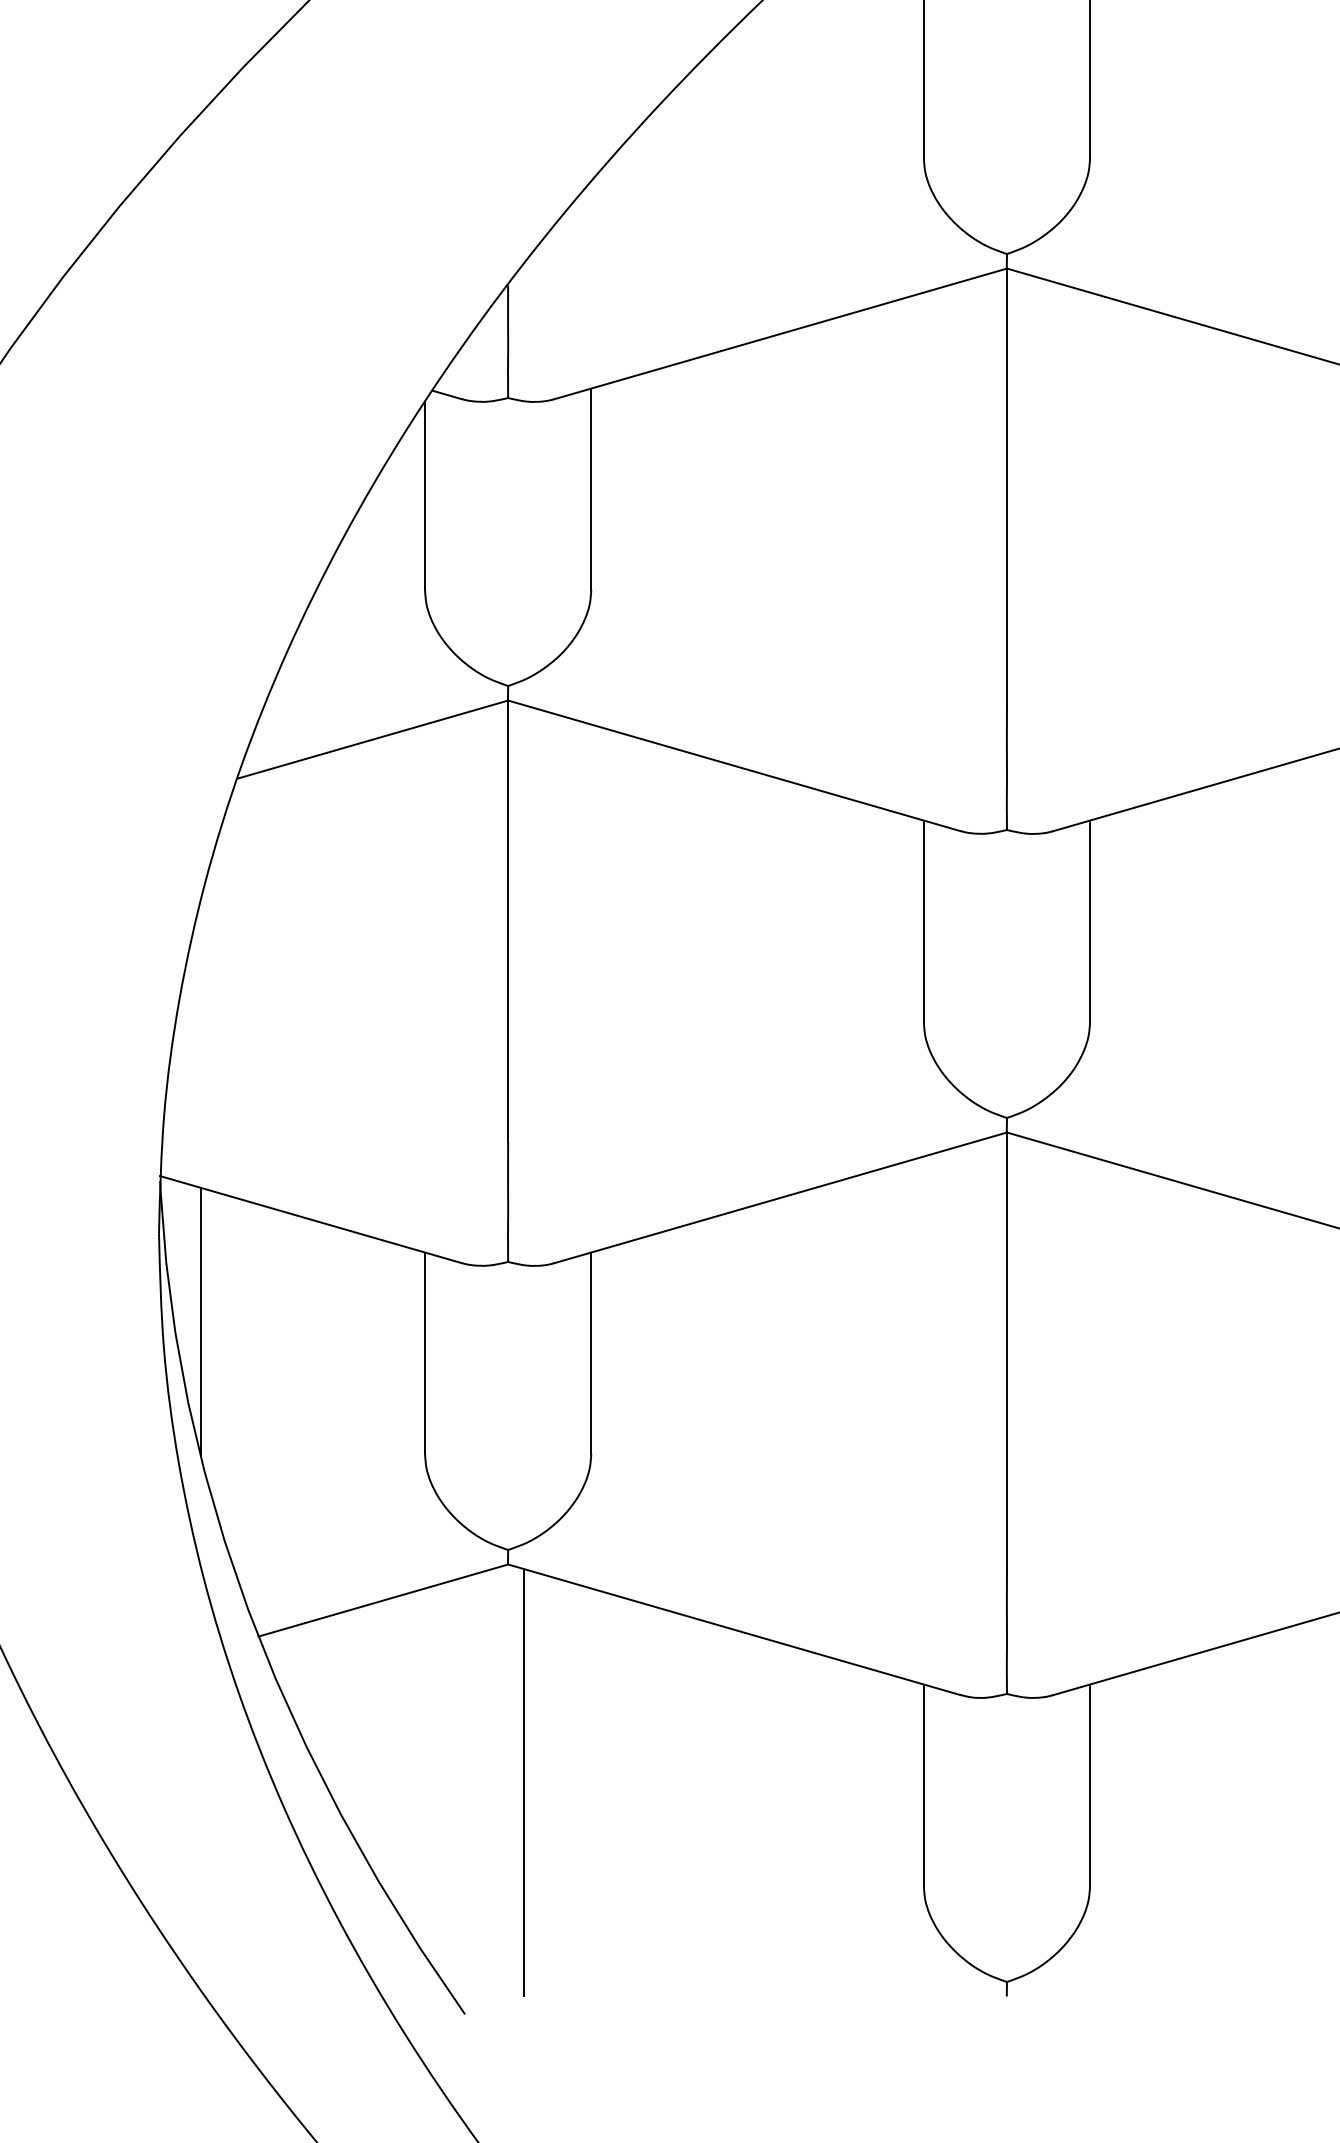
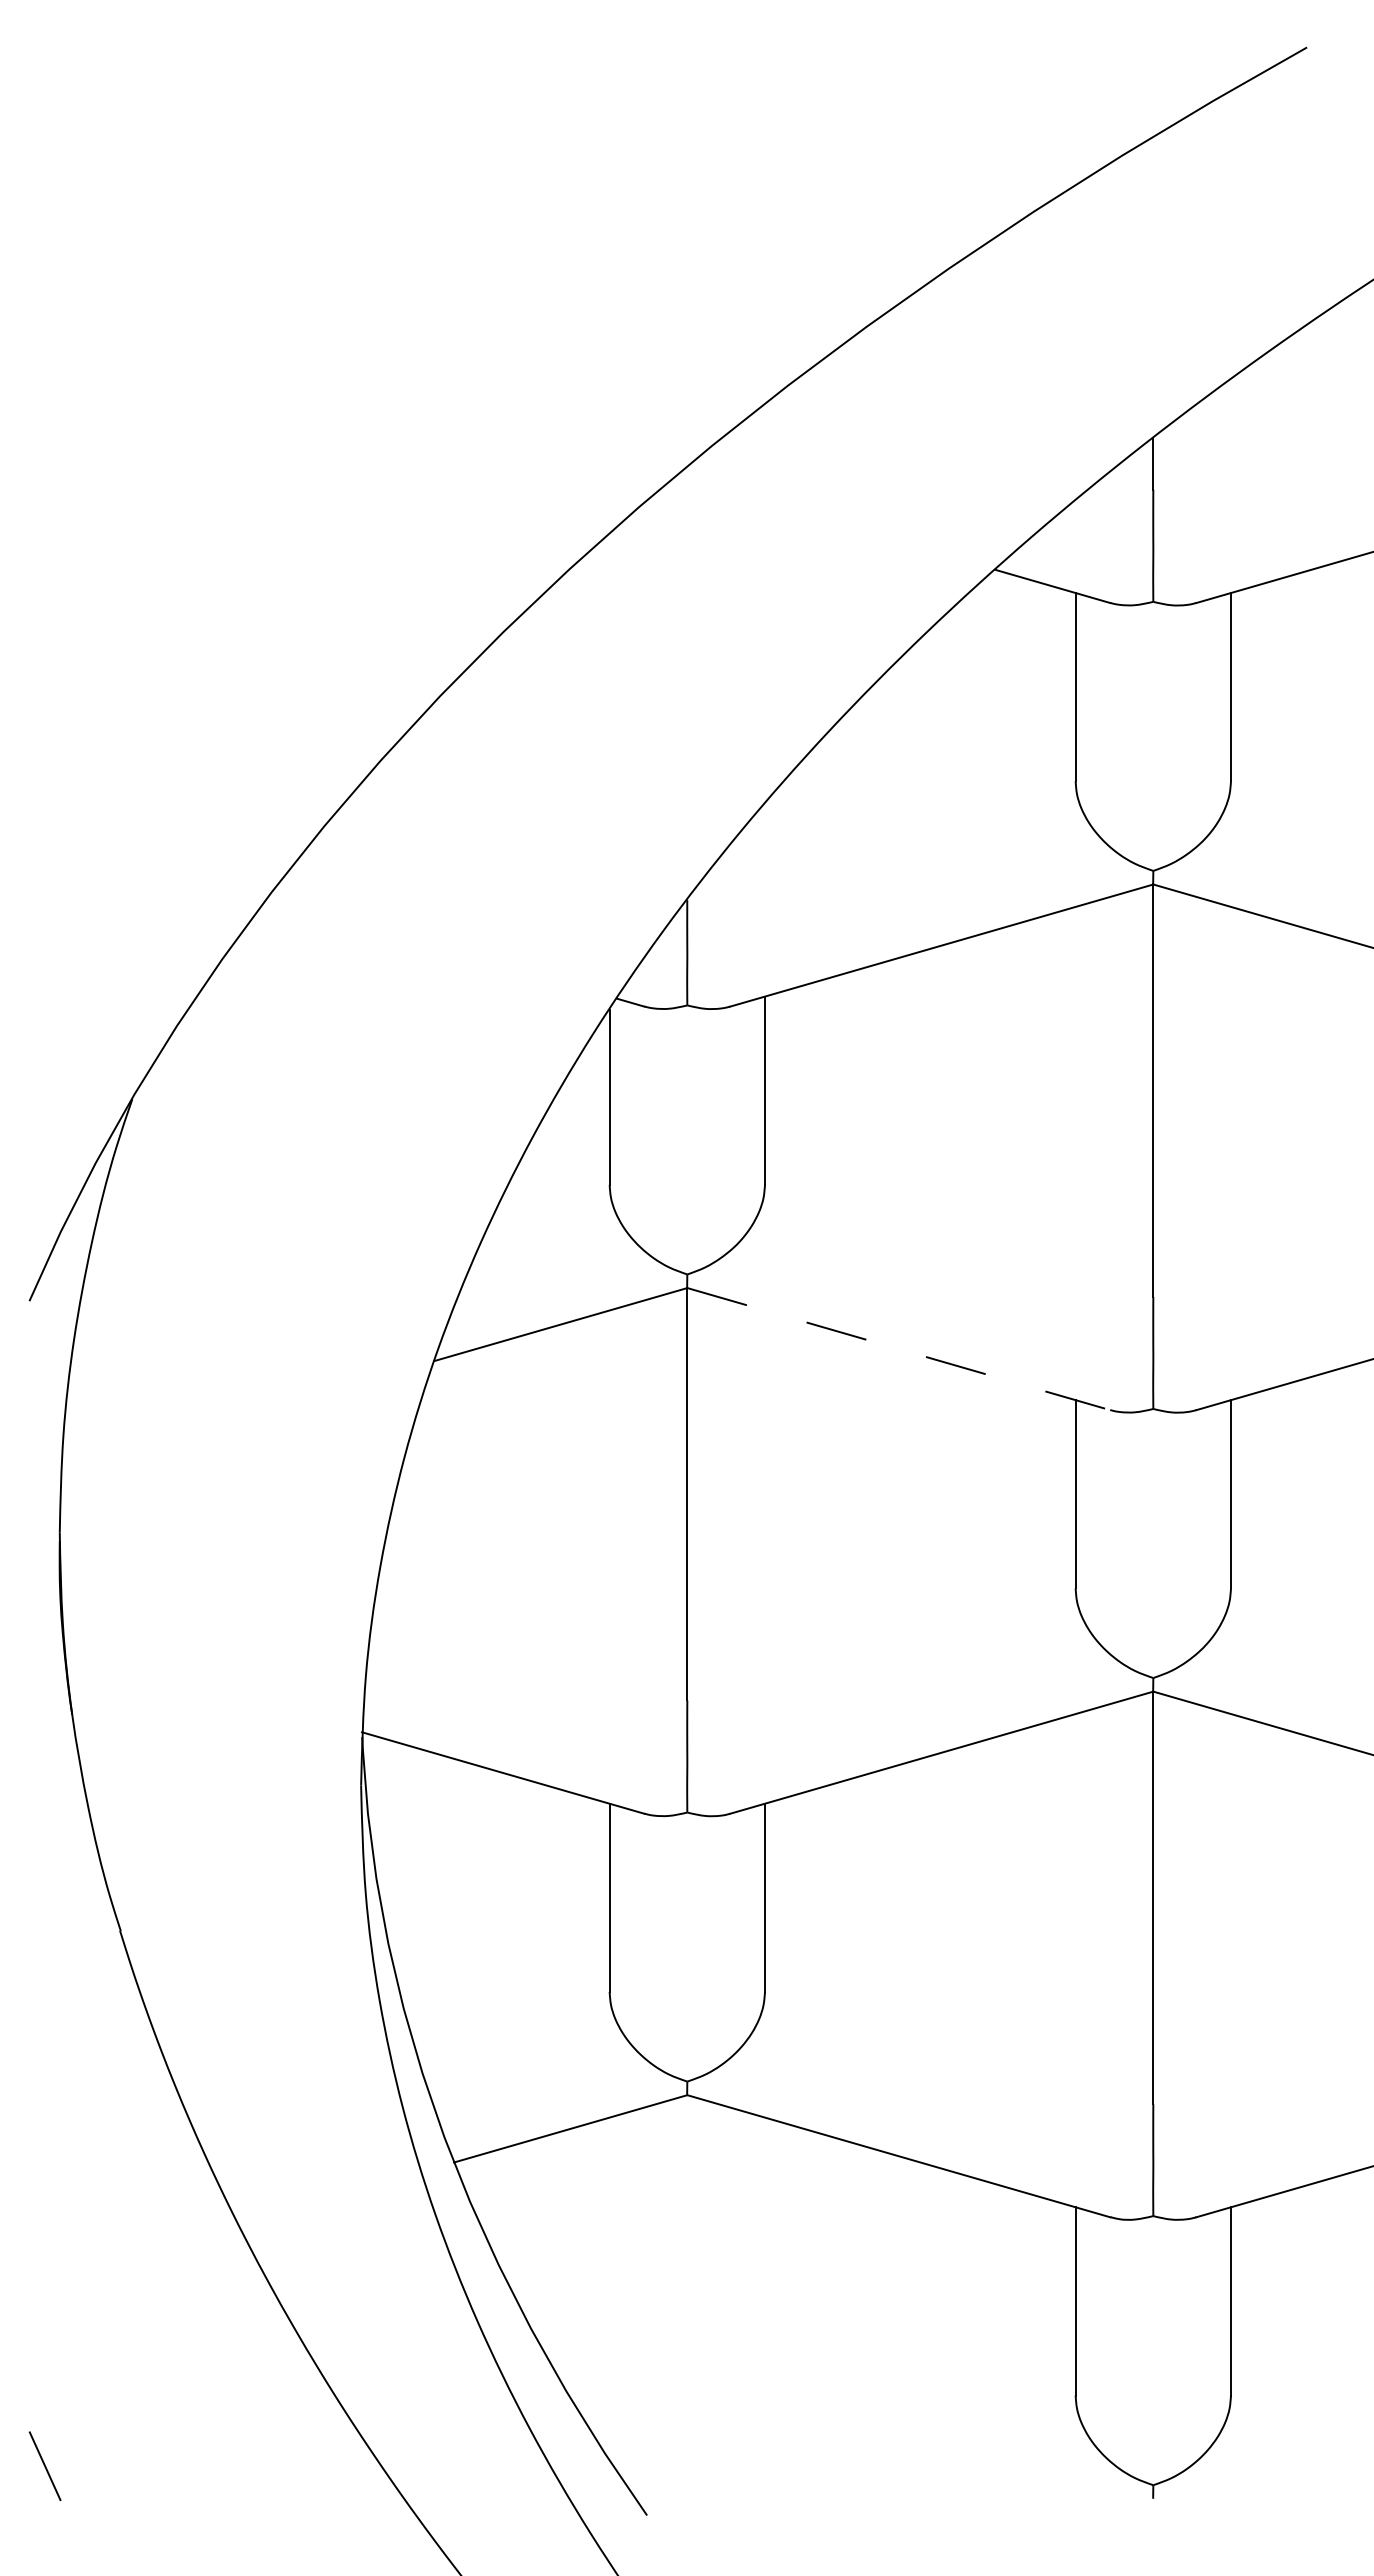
line: (735, 766) -> (899, 1349), solid -> dashed
line: (201, 1321) -> (400, 1868), removed
line: (523, 1782) -> (701, 2298), removed

